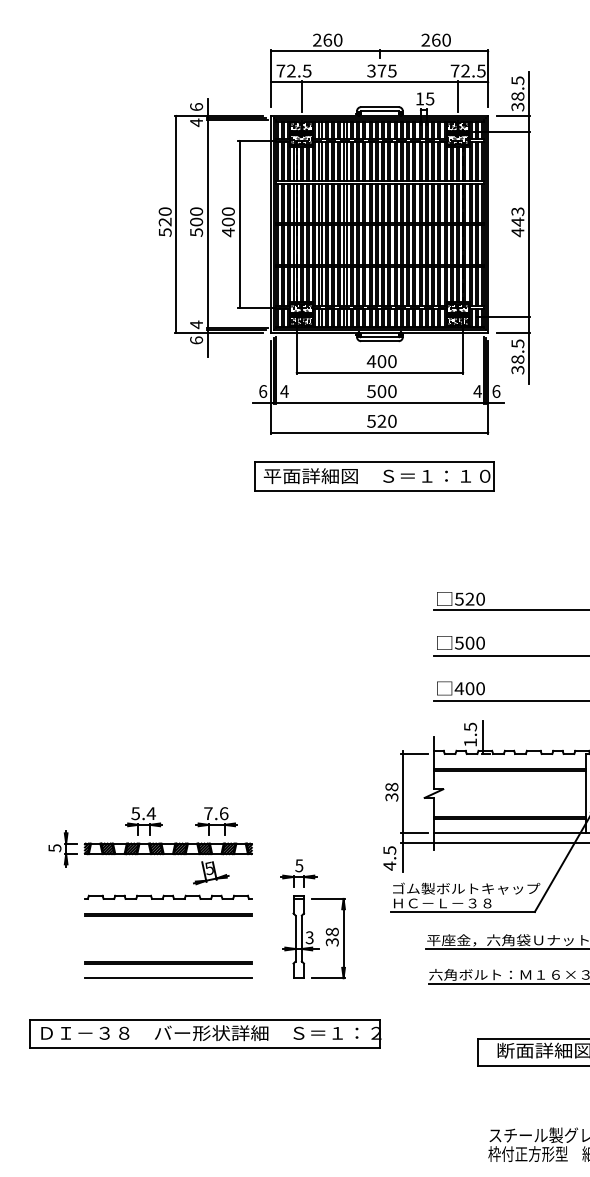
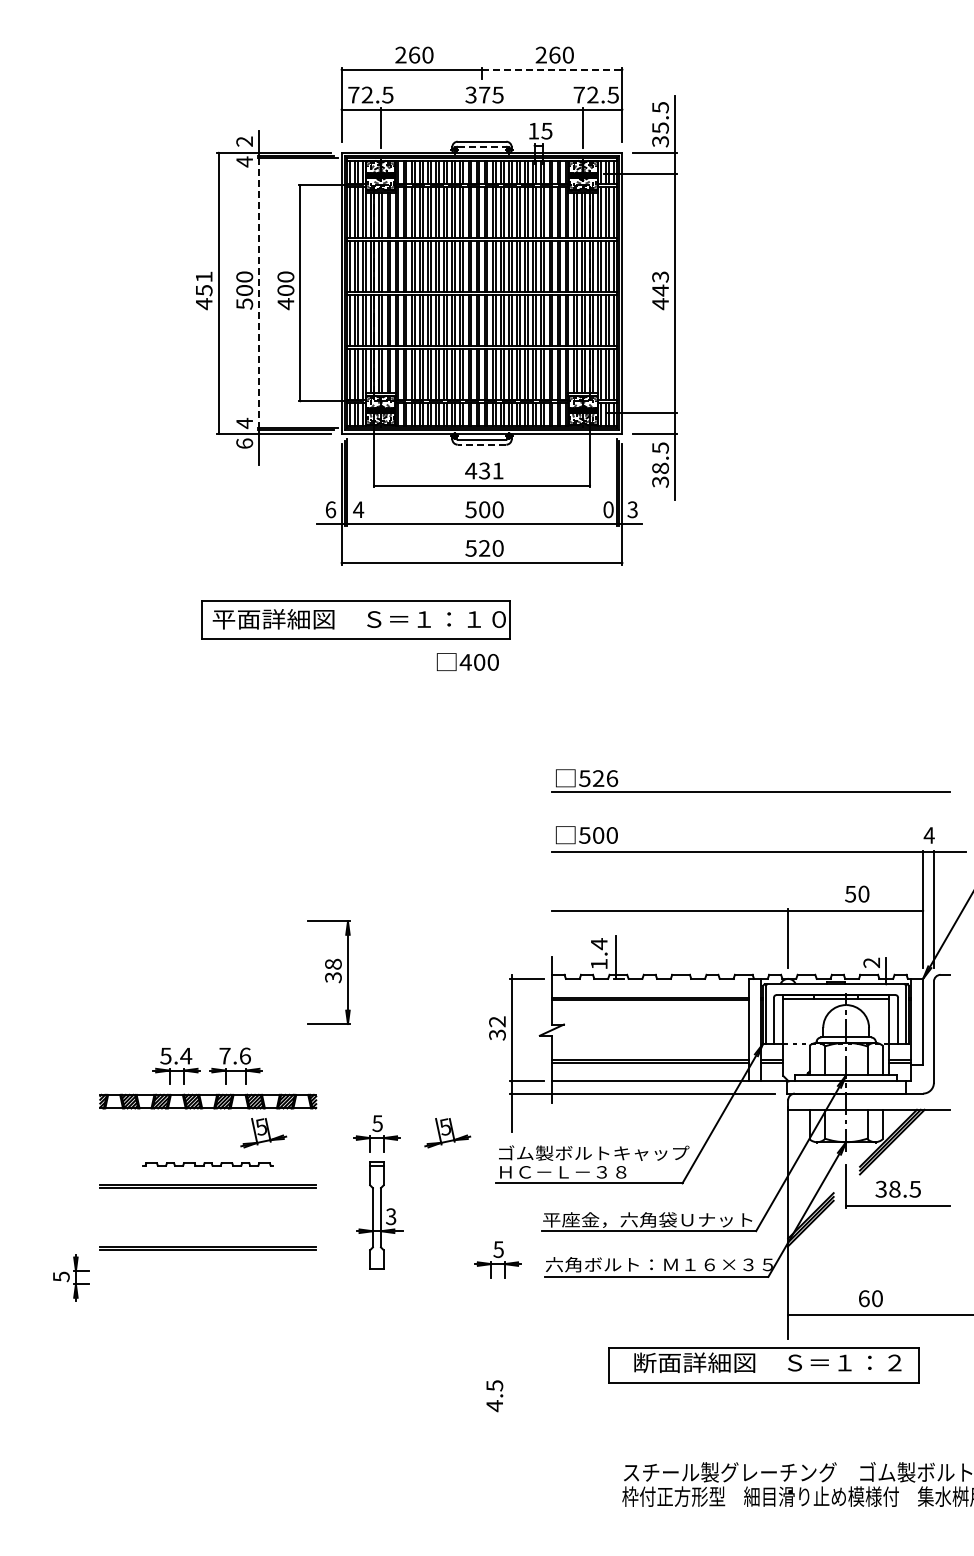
line: (434, 51) -> (552, 69), solid -> dashed
text: (517, 96) -> (660, 127), 38.5 -> 35.5
text: (196, 106) -> (244, 141), 6 -> 2
line: (380, 110) -> (482, 146), solid -> dashed
text: (164, 222) -> (203, 290), 520 -> 451
line: (208, 224) -> (259, 293), solid -> dashed
line: (379, 341) -> (481, 444), solid -> dashed
text: (386, 361) -> (490, 470), 400 -> 431
text: (477, 391) -> (608, 509), 4 -> 0
text: (496, 391) -> (632, 509), 6 -> 3
part: (374, 476) -> (355, 619), moved
text: (480, 599) -> (612, 778), 520 -> 526
text: (460, 688) -> (467, 661), moved
text: (470, 727) -> (599, 944), 1.5 -> 1.4
text: (391, 786) -> (497, 1021), 38 -> 32
part: (216, 820) -> (235, 1065), moved
part: (62, 848) -> (71, 1277), moved
text: (389, 858) -> (494, 1396), moved
part: (353, 873) -> (447, 1133), added
part: (167, 897) -> (207, 1164), size x0.6
part: (328, 938) -> (328, 972), moved
part: (391, 970) -> (497, 1259), added
line: (168, 978) -> (208, 1269), removed
part: (205, 1033) -> (256, 1340), removed

